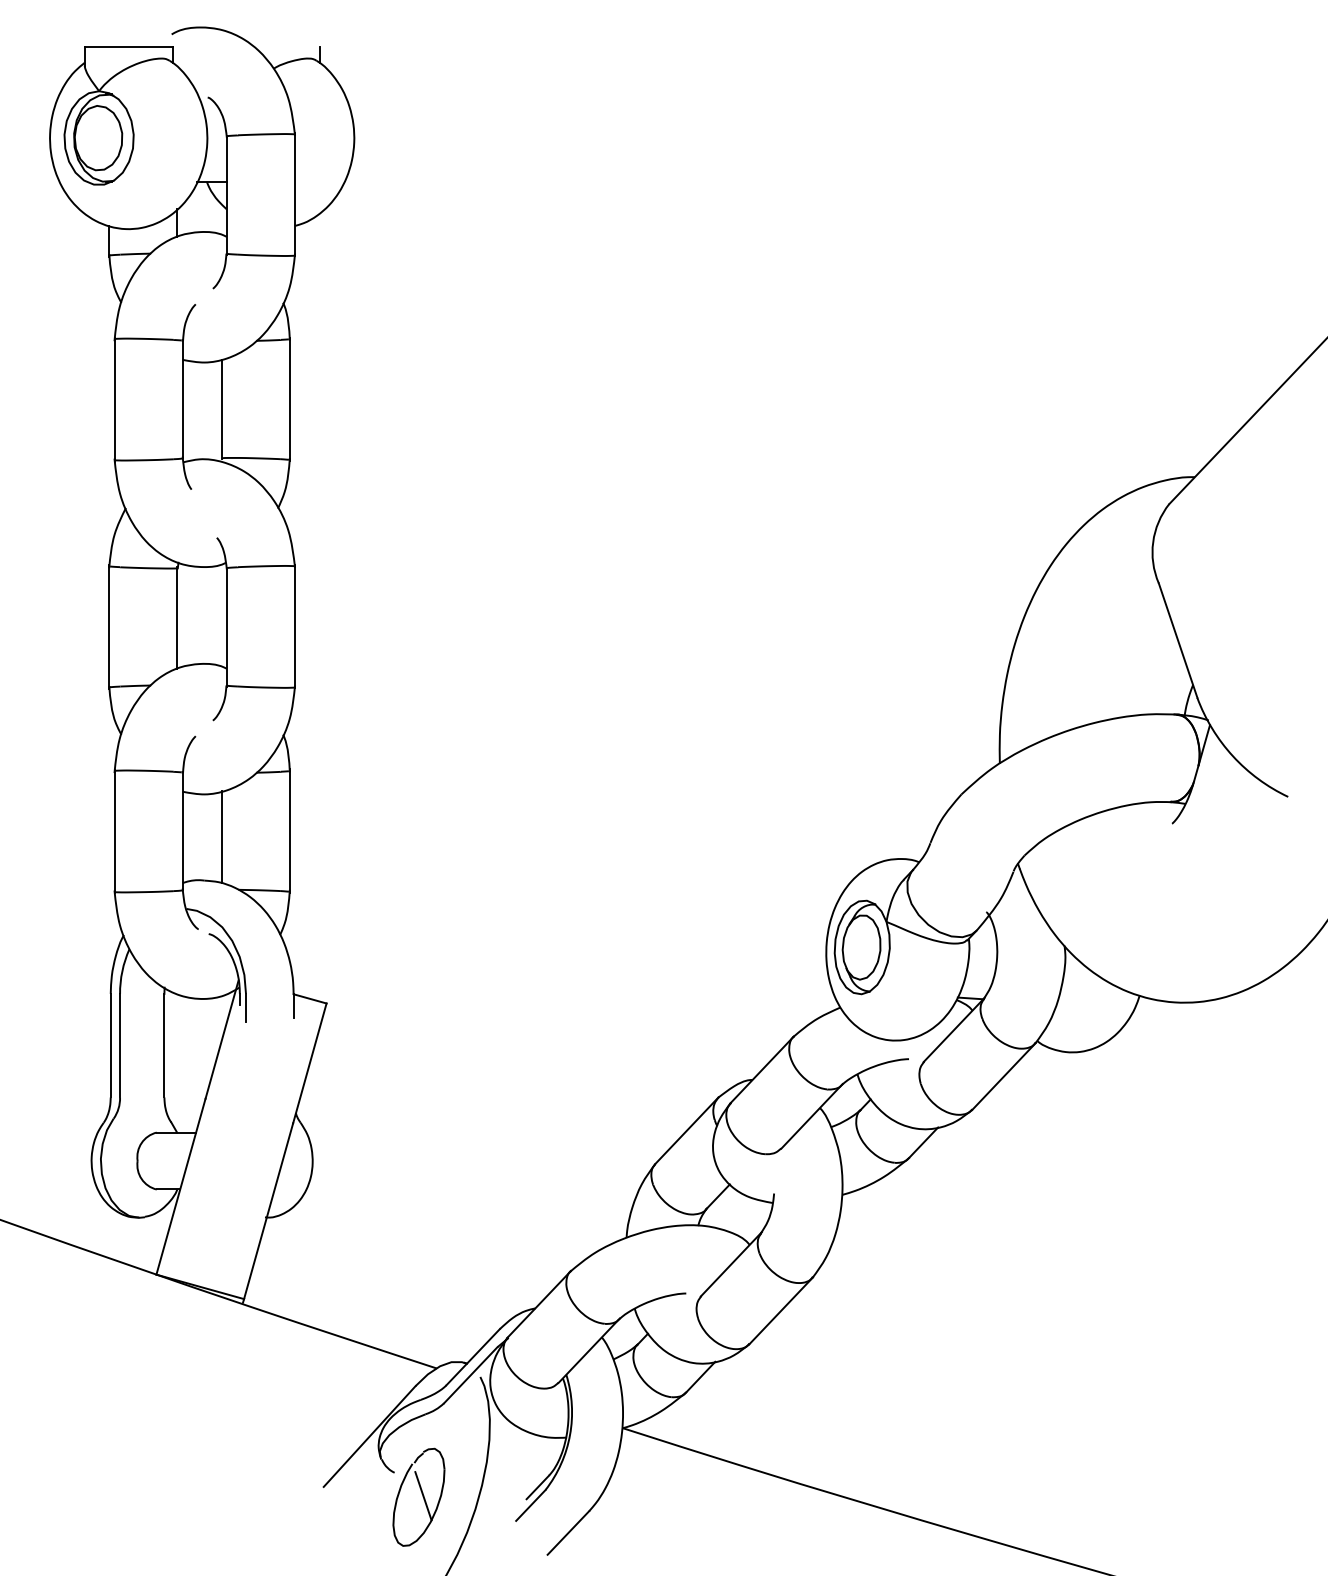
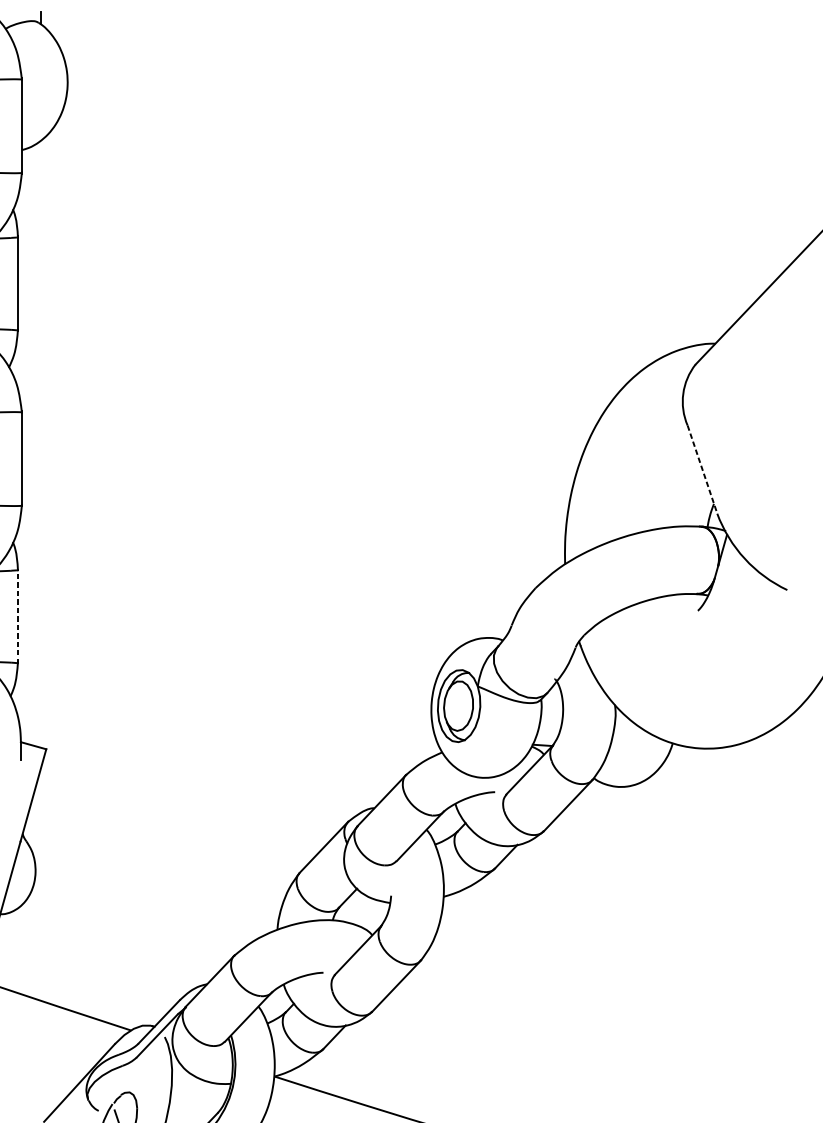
line: (1178, 641) -> (702, 470), solid -> dashed
line: (289, 831) -> (17, 616), solid -> dashed

